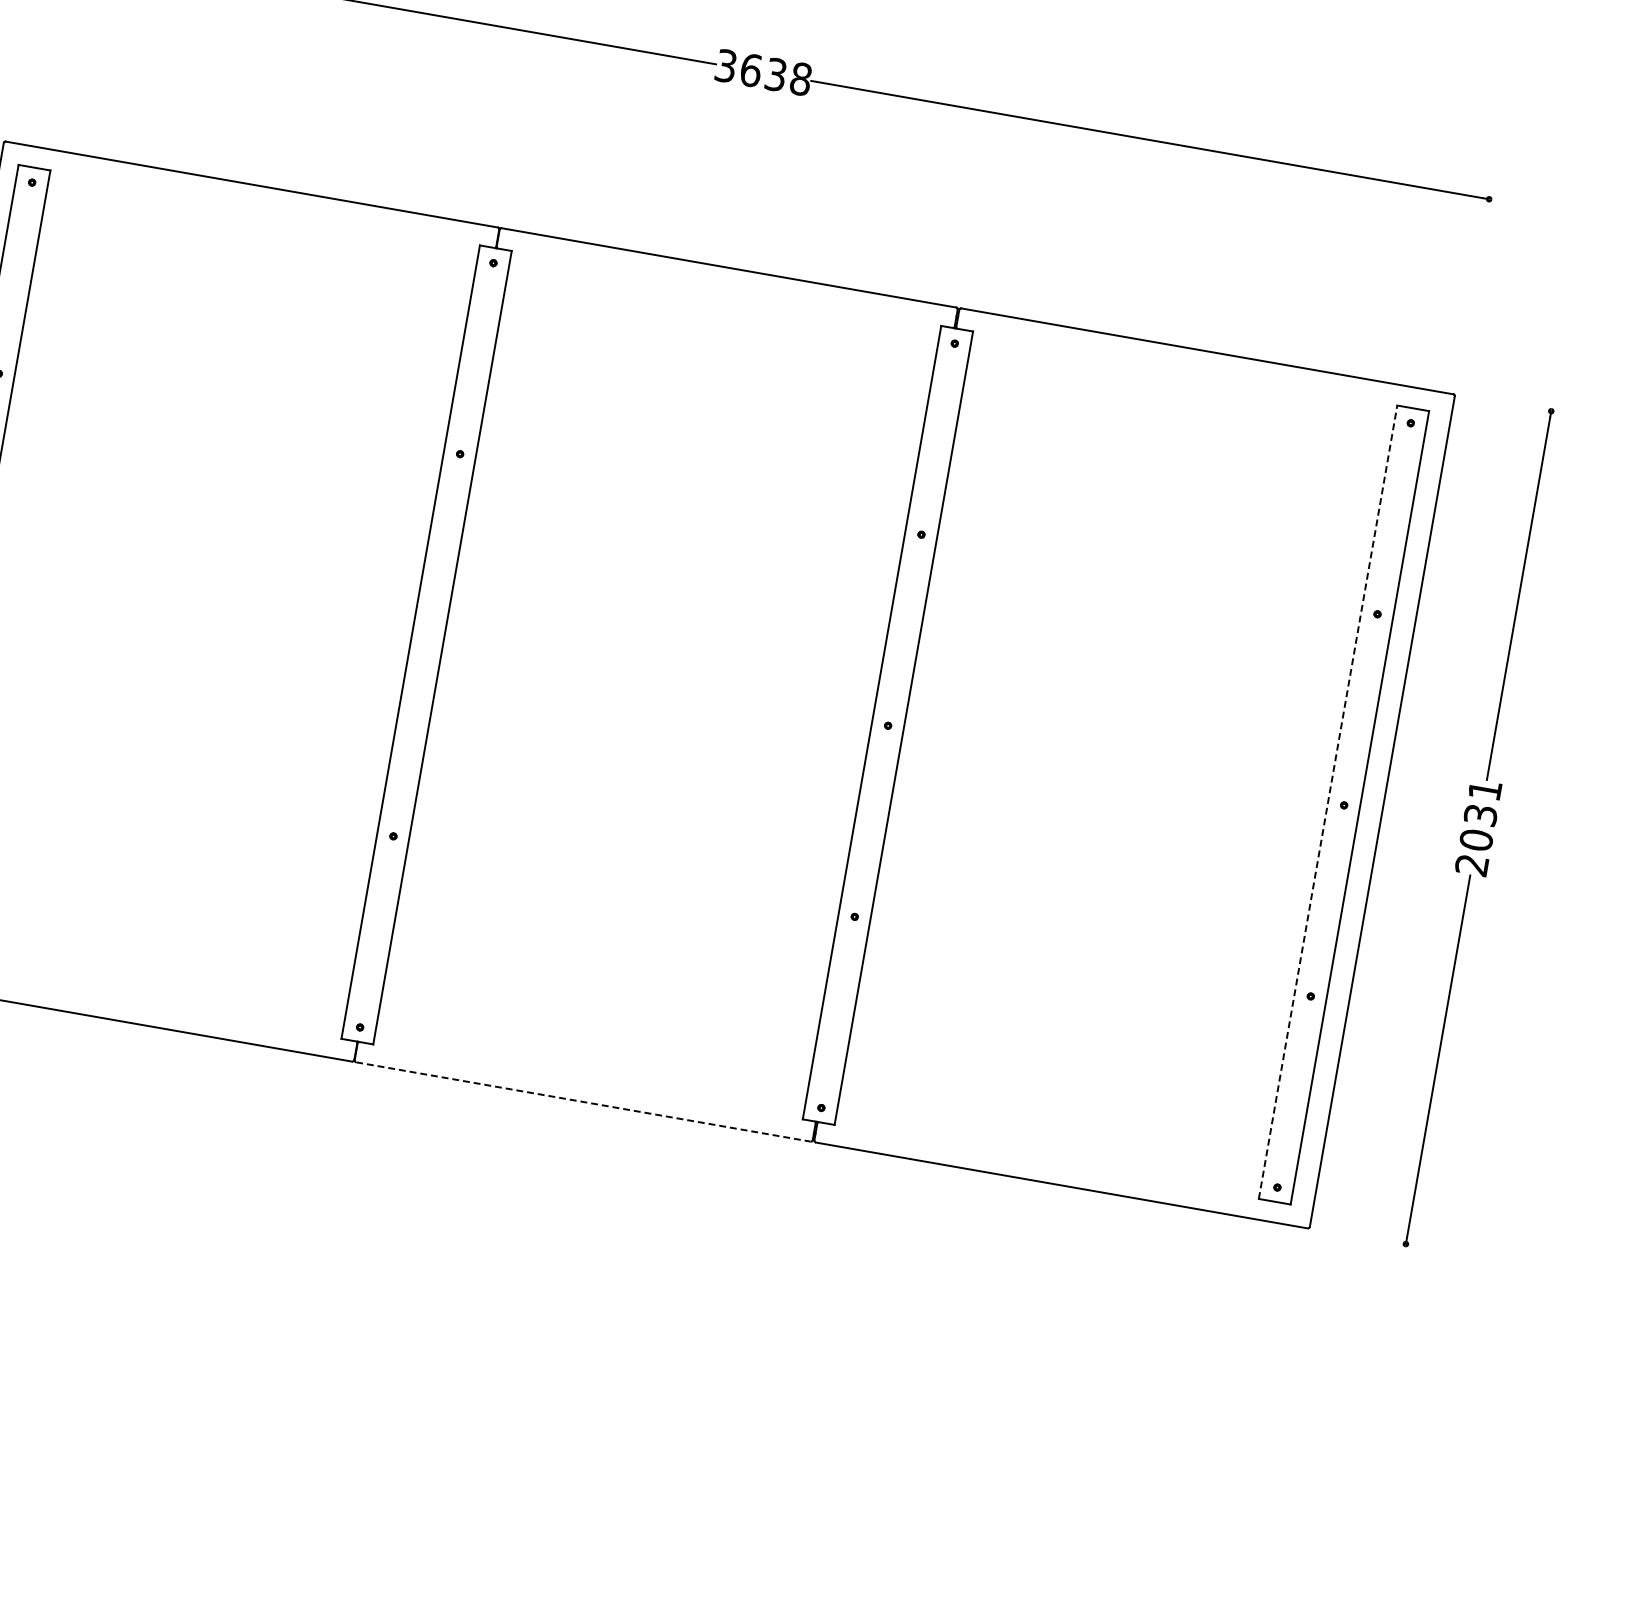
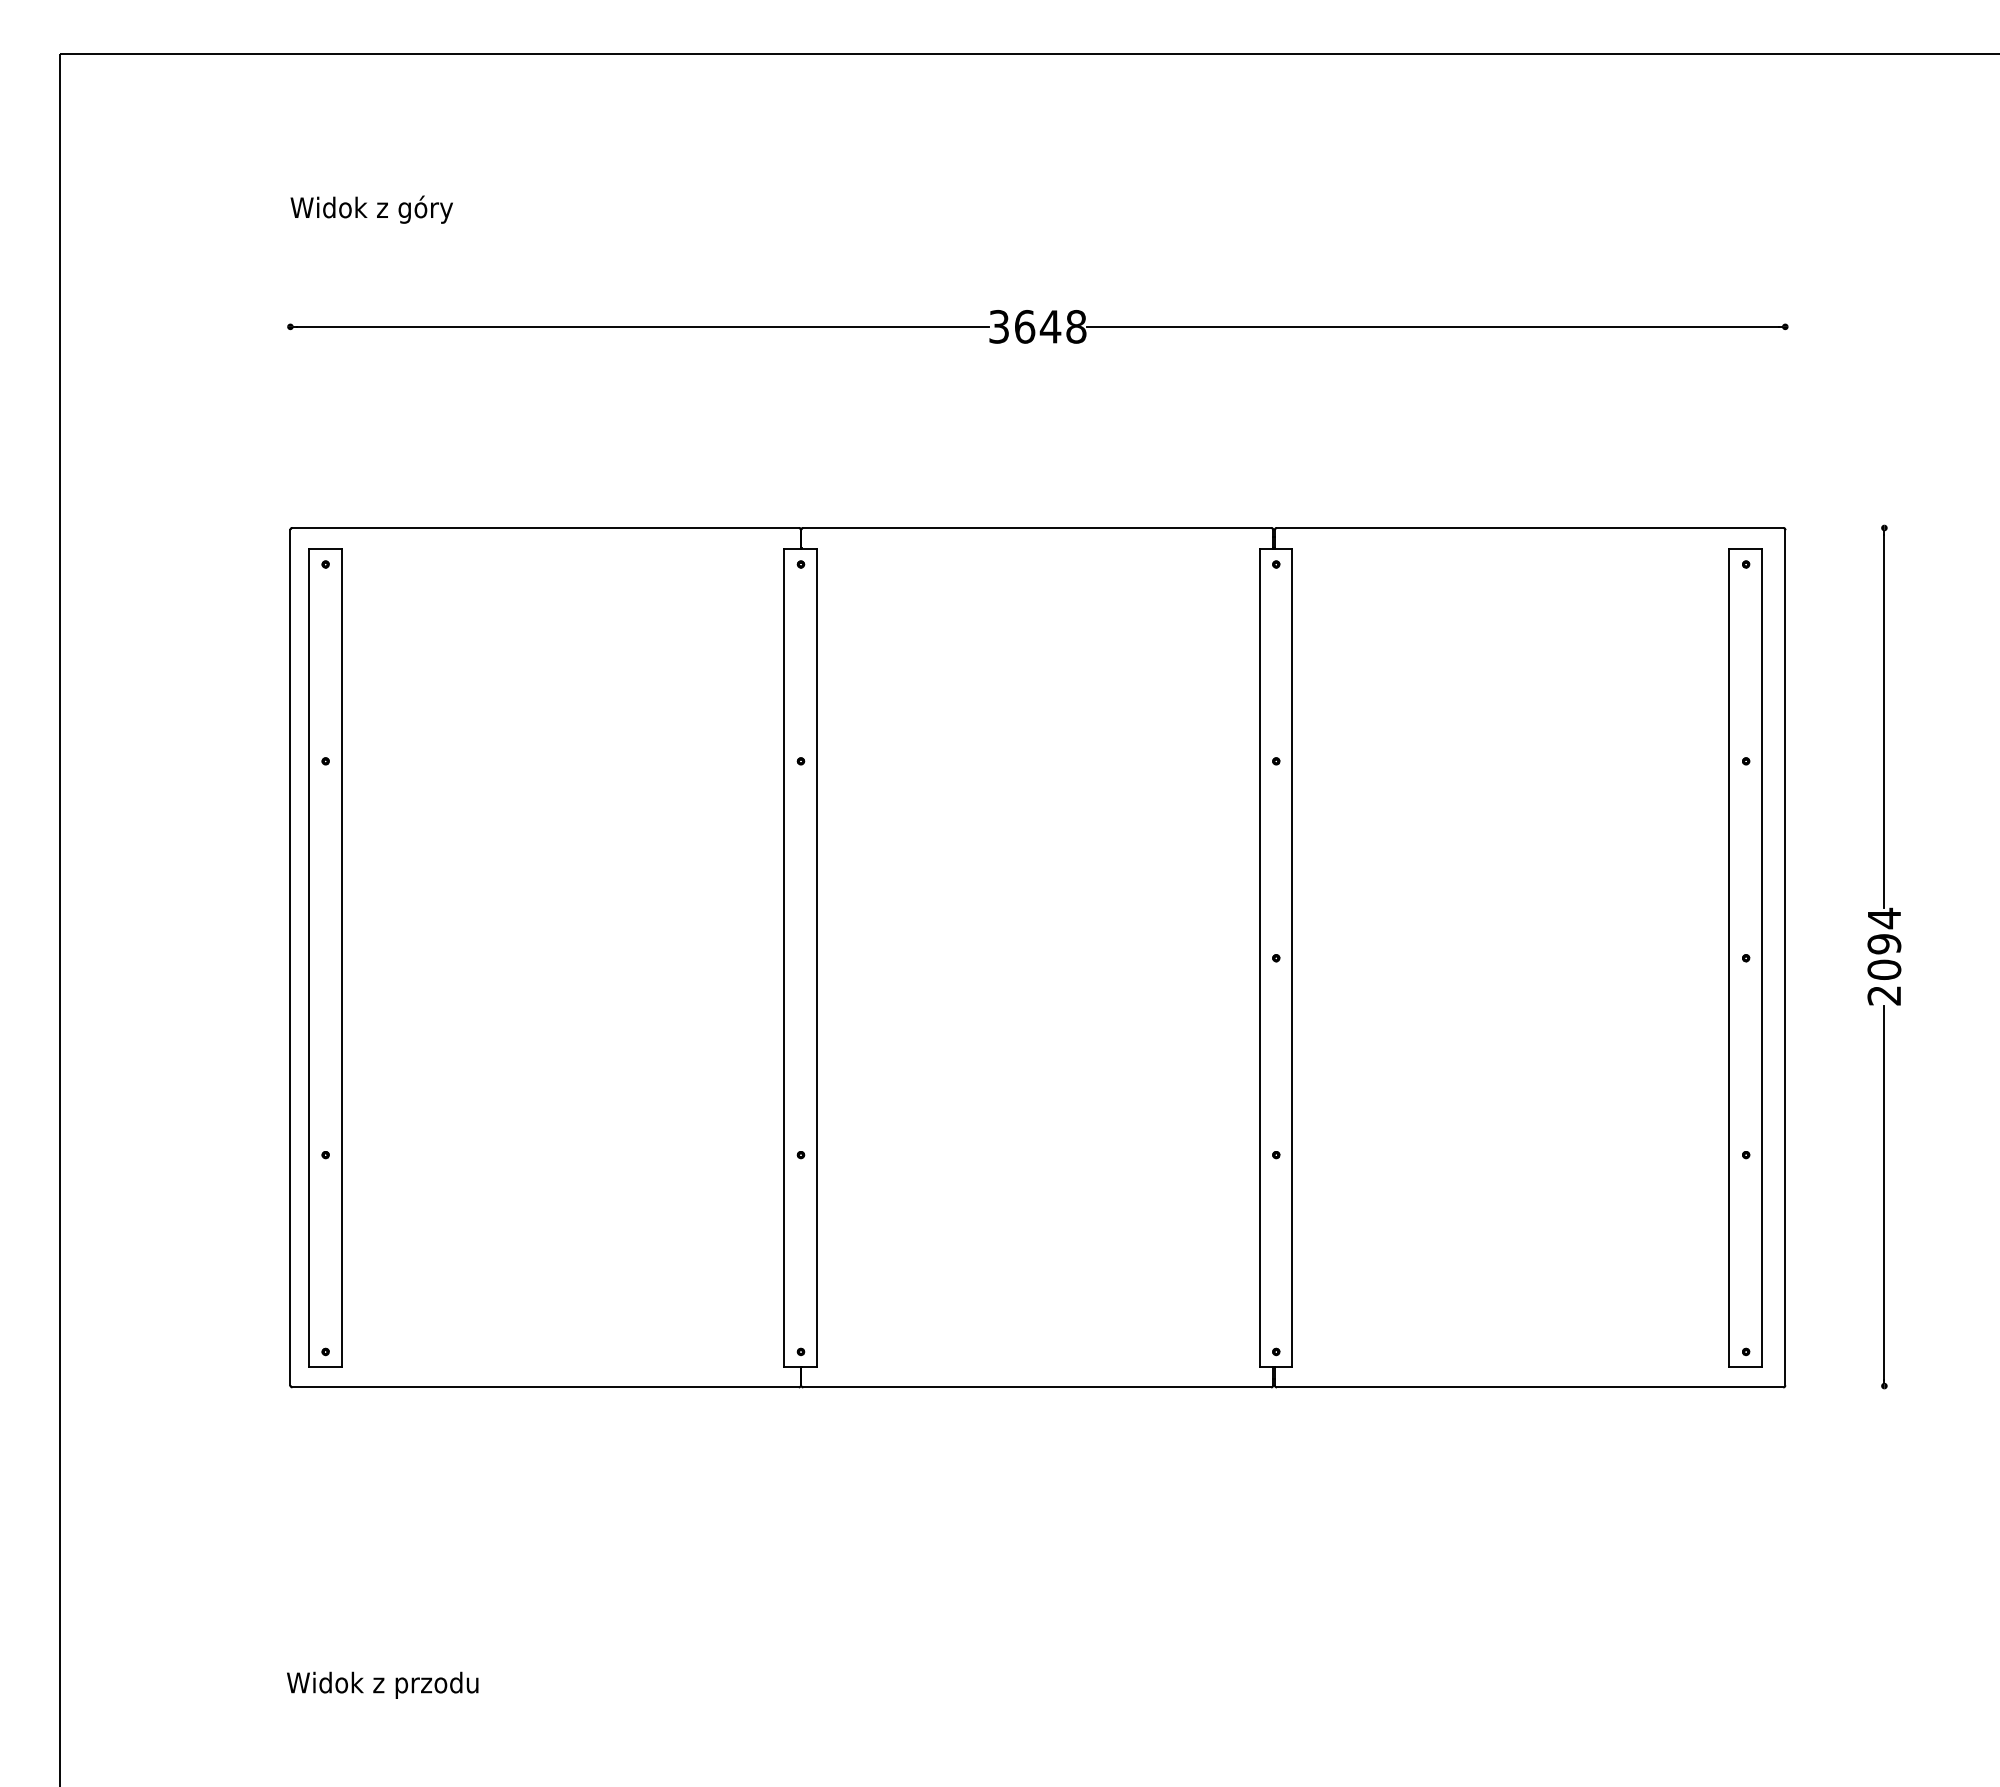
text: (775, 74) -> (1050, 326), 3638 -> 3648
line: (1328, 801) -> (1729, 957), dashed -> solid
text: (1483, 801) -> (1884, 930), 2031 -> 2094
line: (583, 1102) -> (1037, 1387), dashed -> solid

